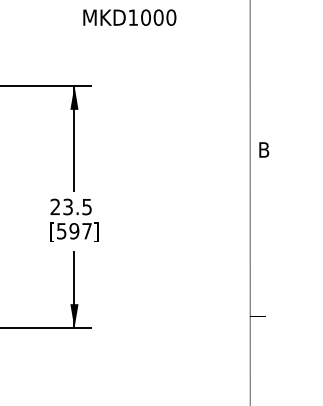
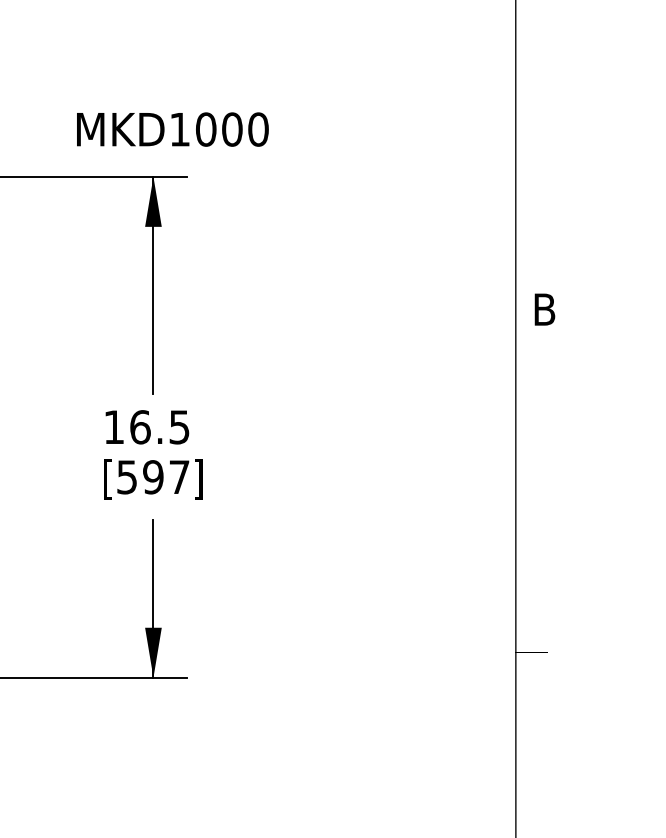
text: (129, 17) -> (172, 129), moved
text: (61, 206) -> (126, 426), 23.5 -> 16.5

